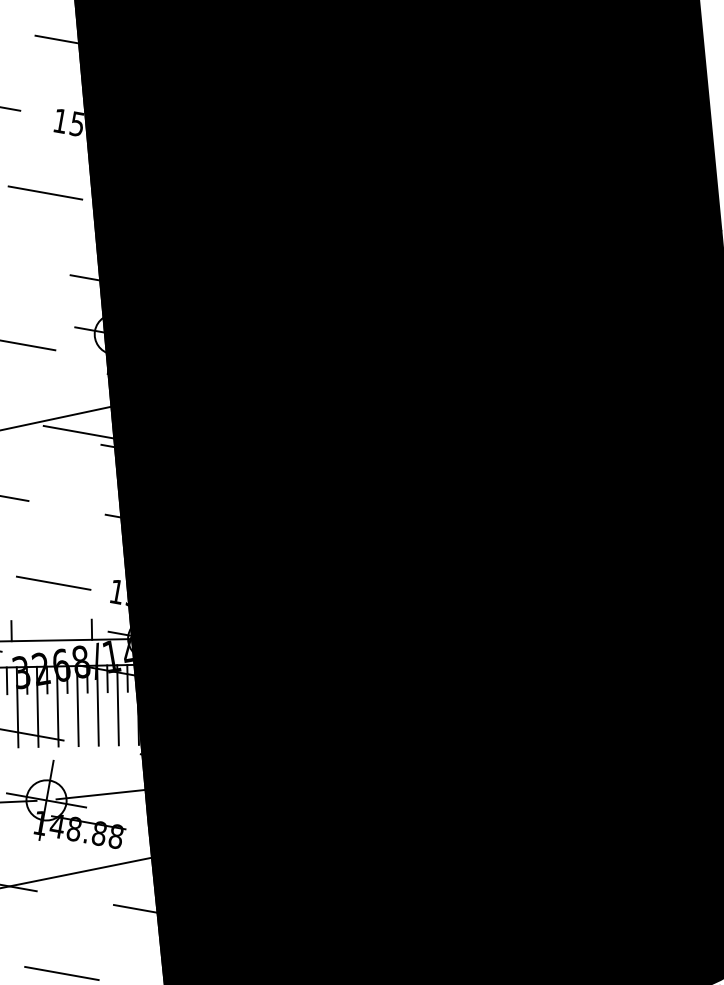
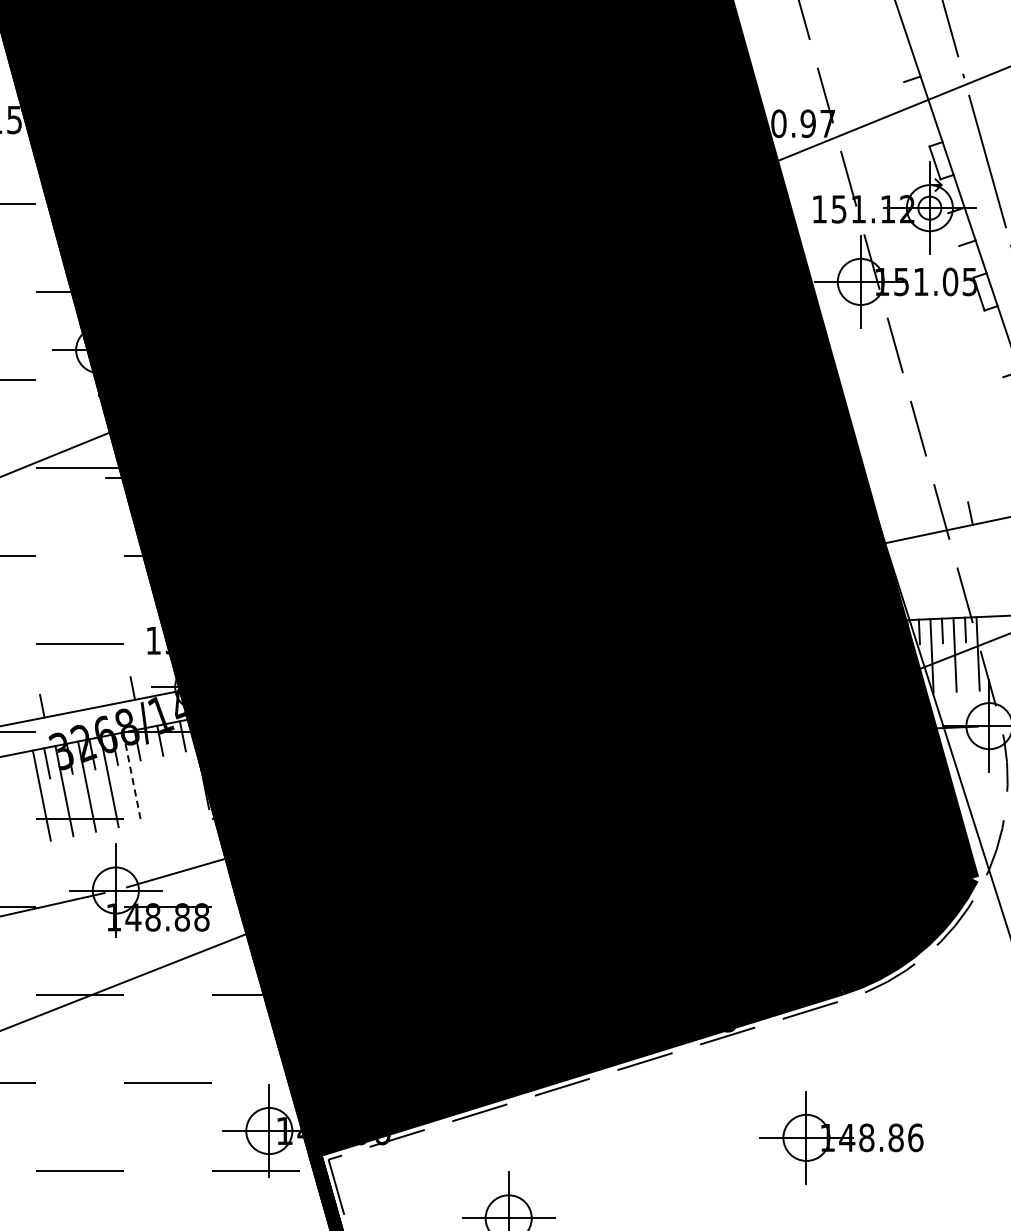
line: (97, 705) -> (154, 773), removed
line: (118, 705) -> (177, 768), removed
line: (78, 706) -> (132, 777), solid -> dashed

